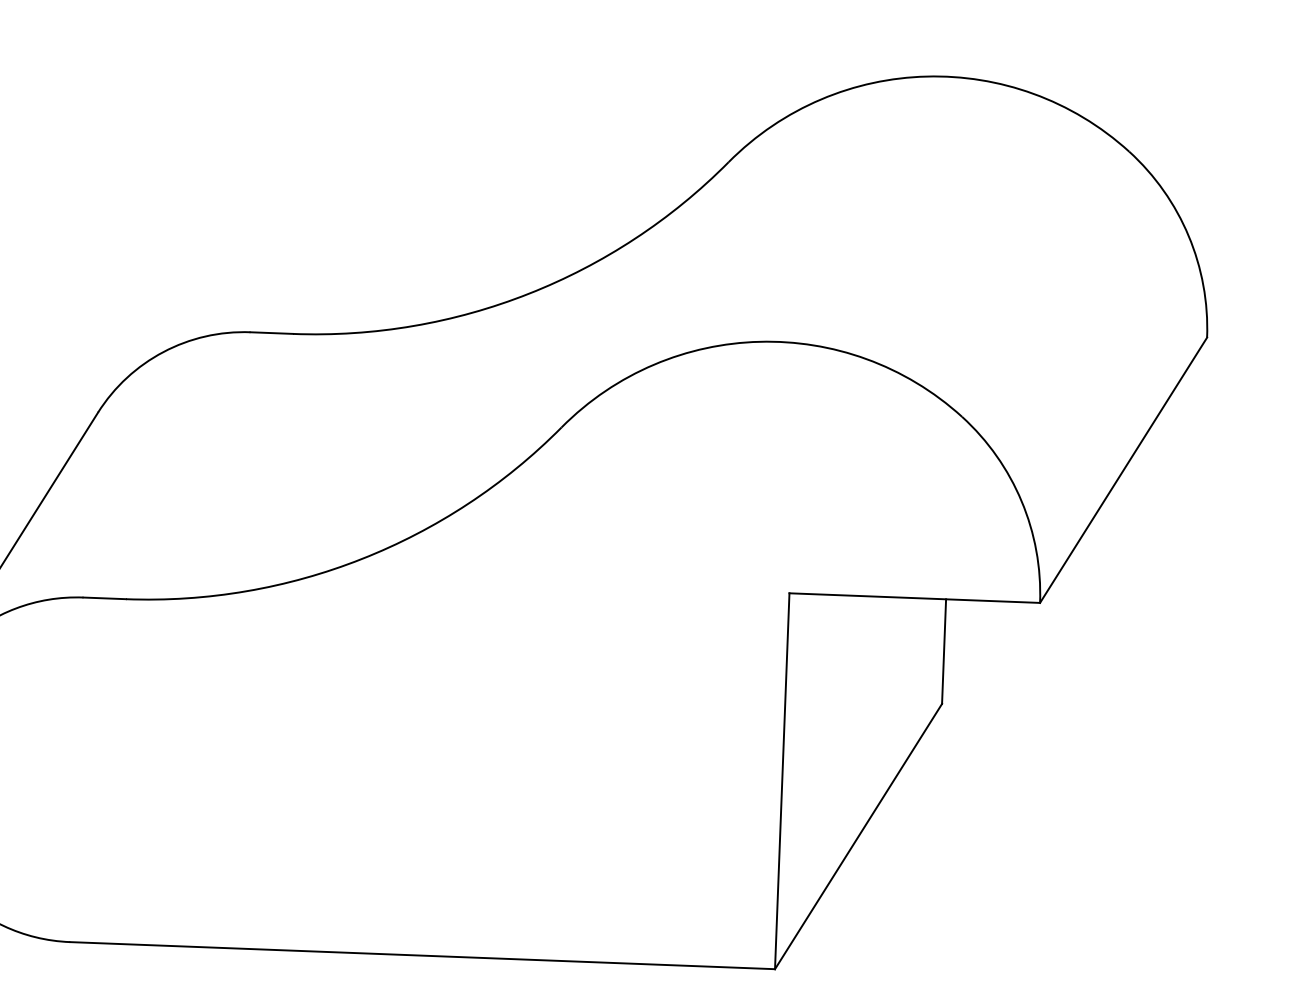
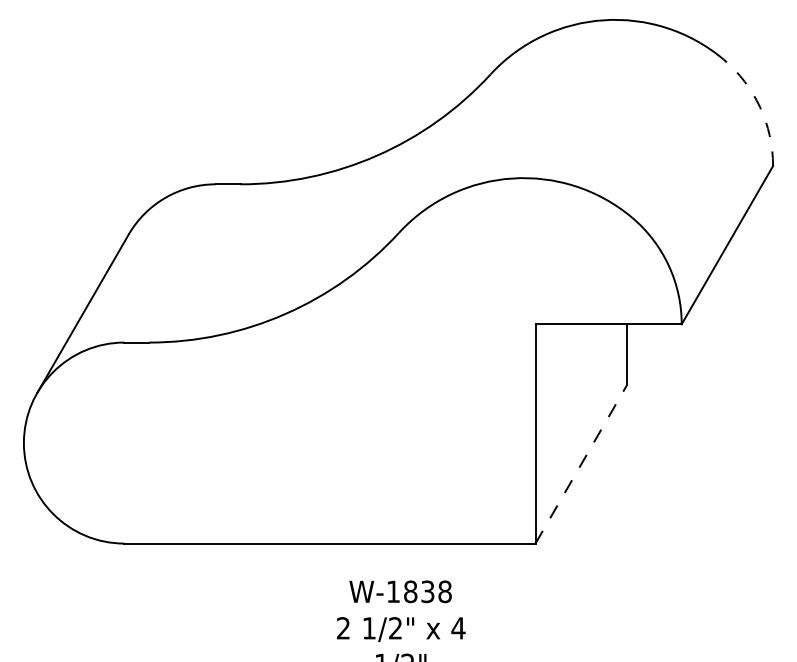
arc: (1189, 236) -> (760, 107), solid -> dashed
line: (859, 836) -> (581, 464), solid -> dashed

